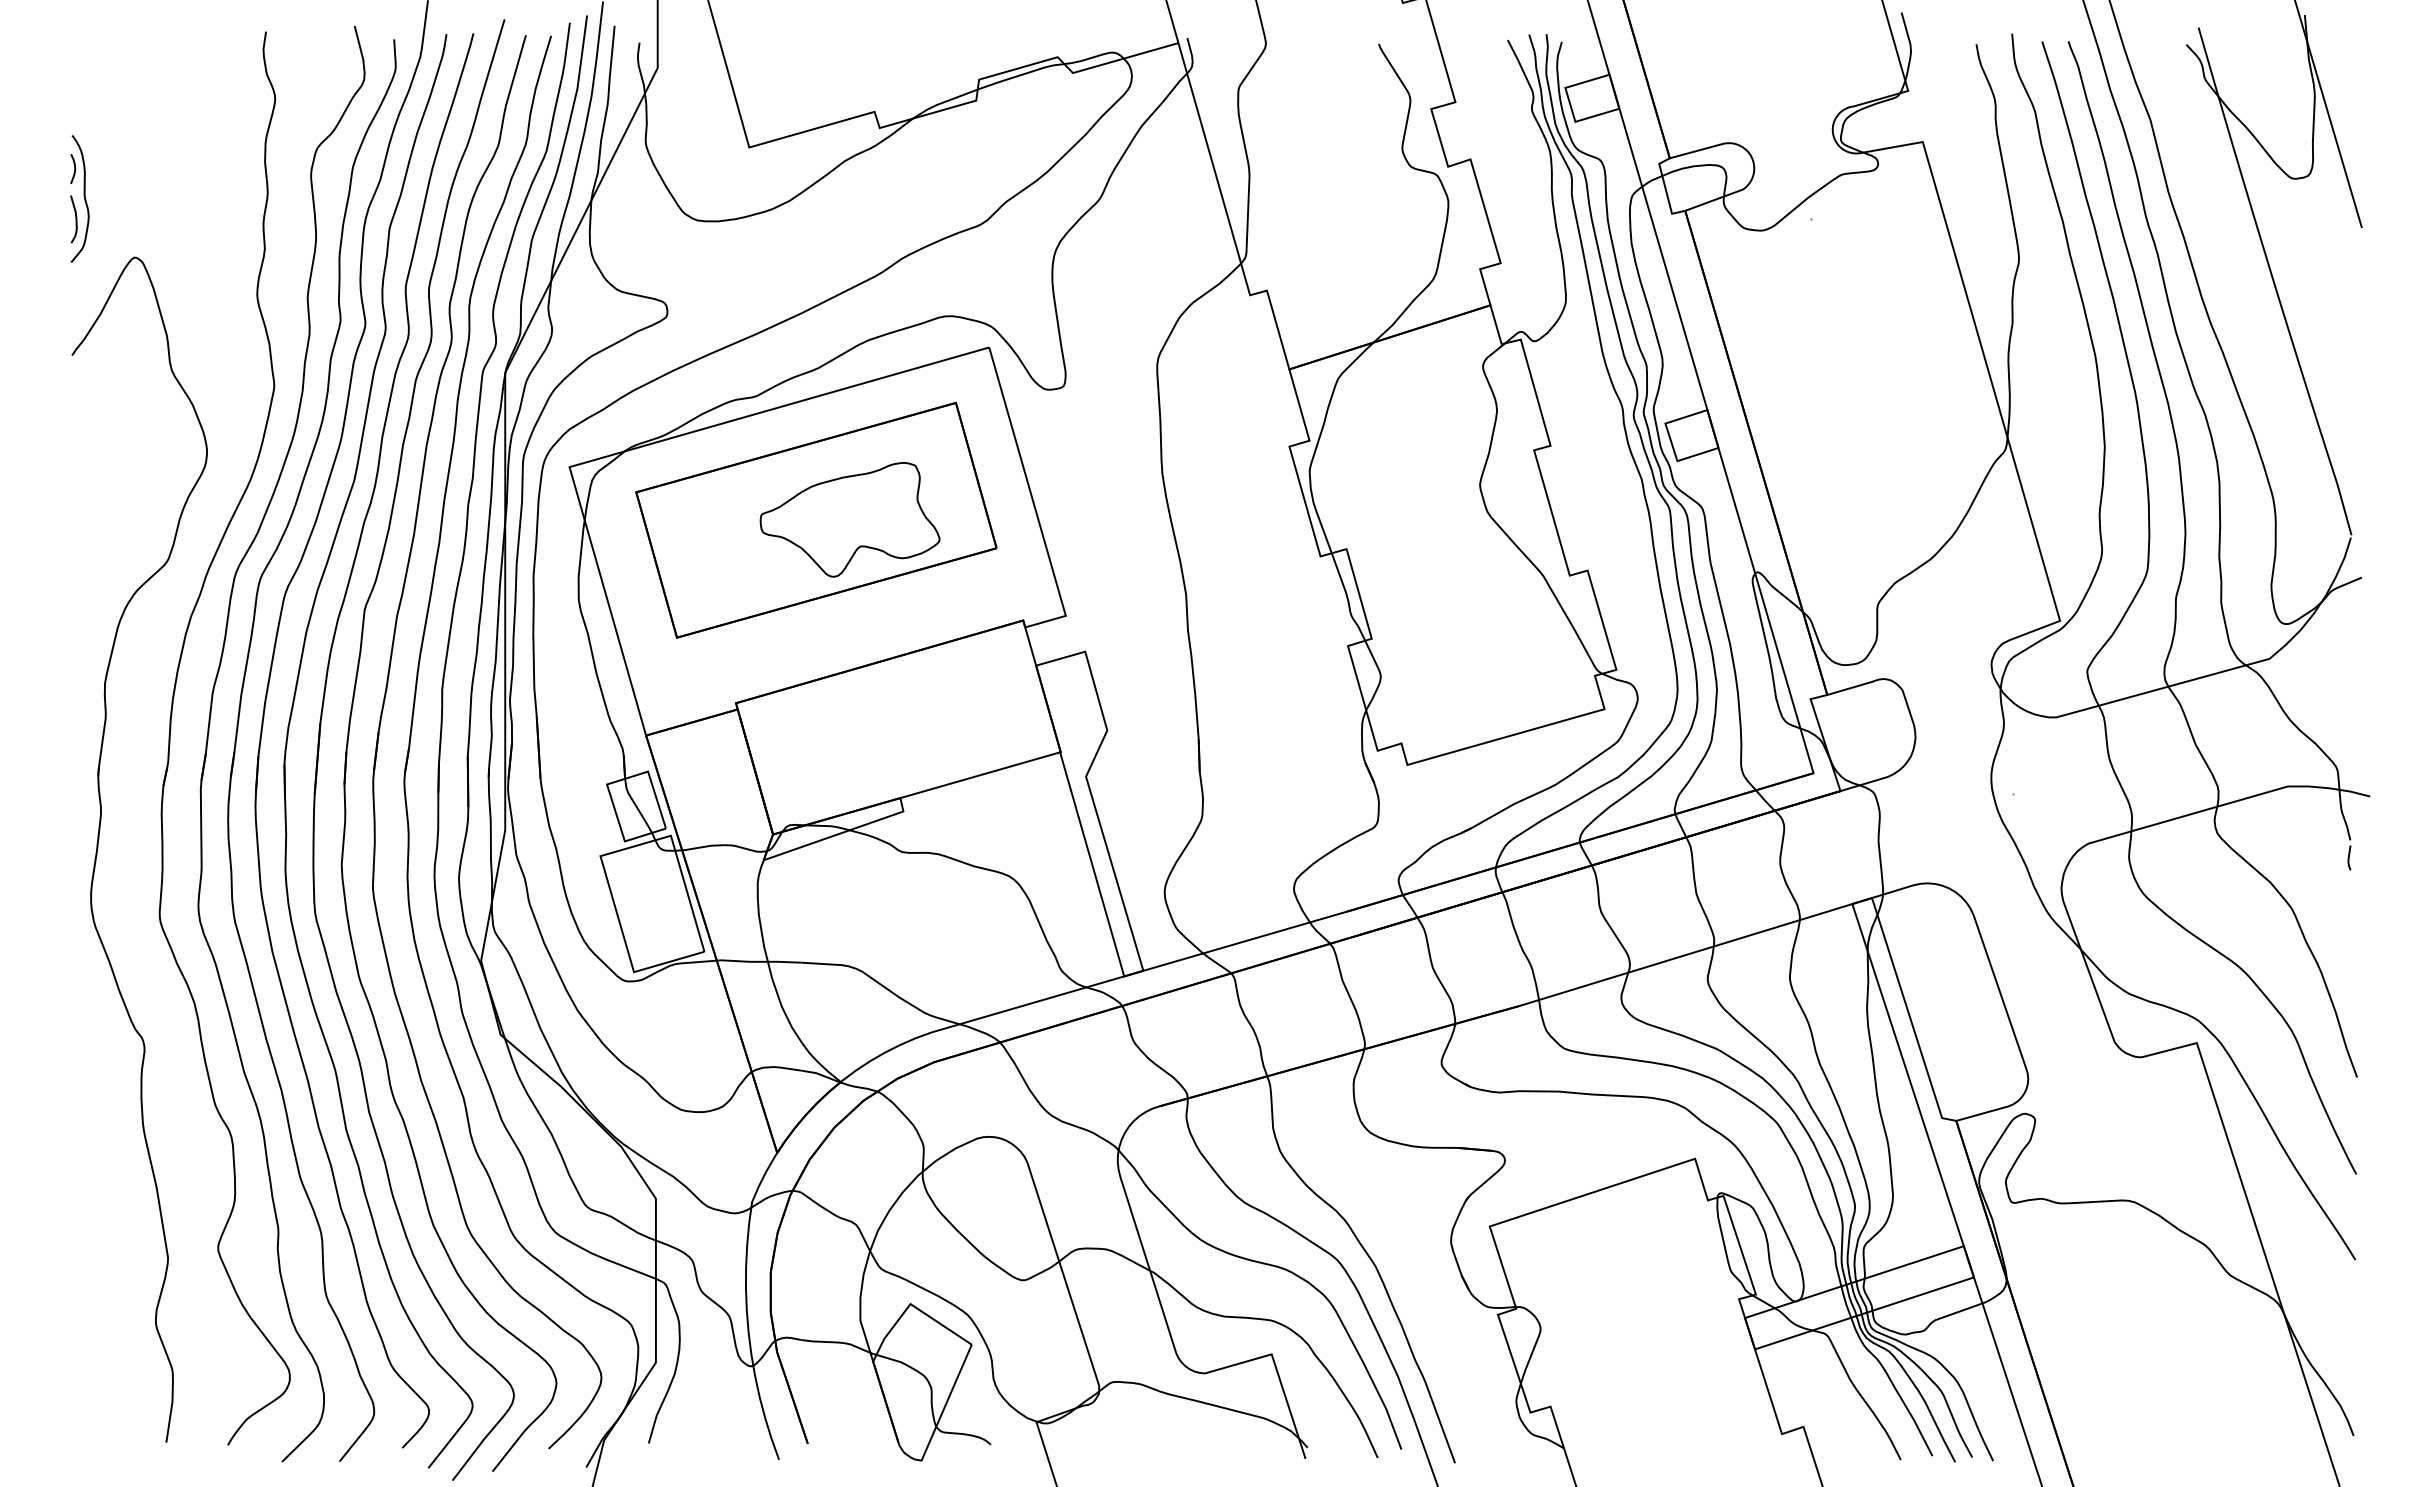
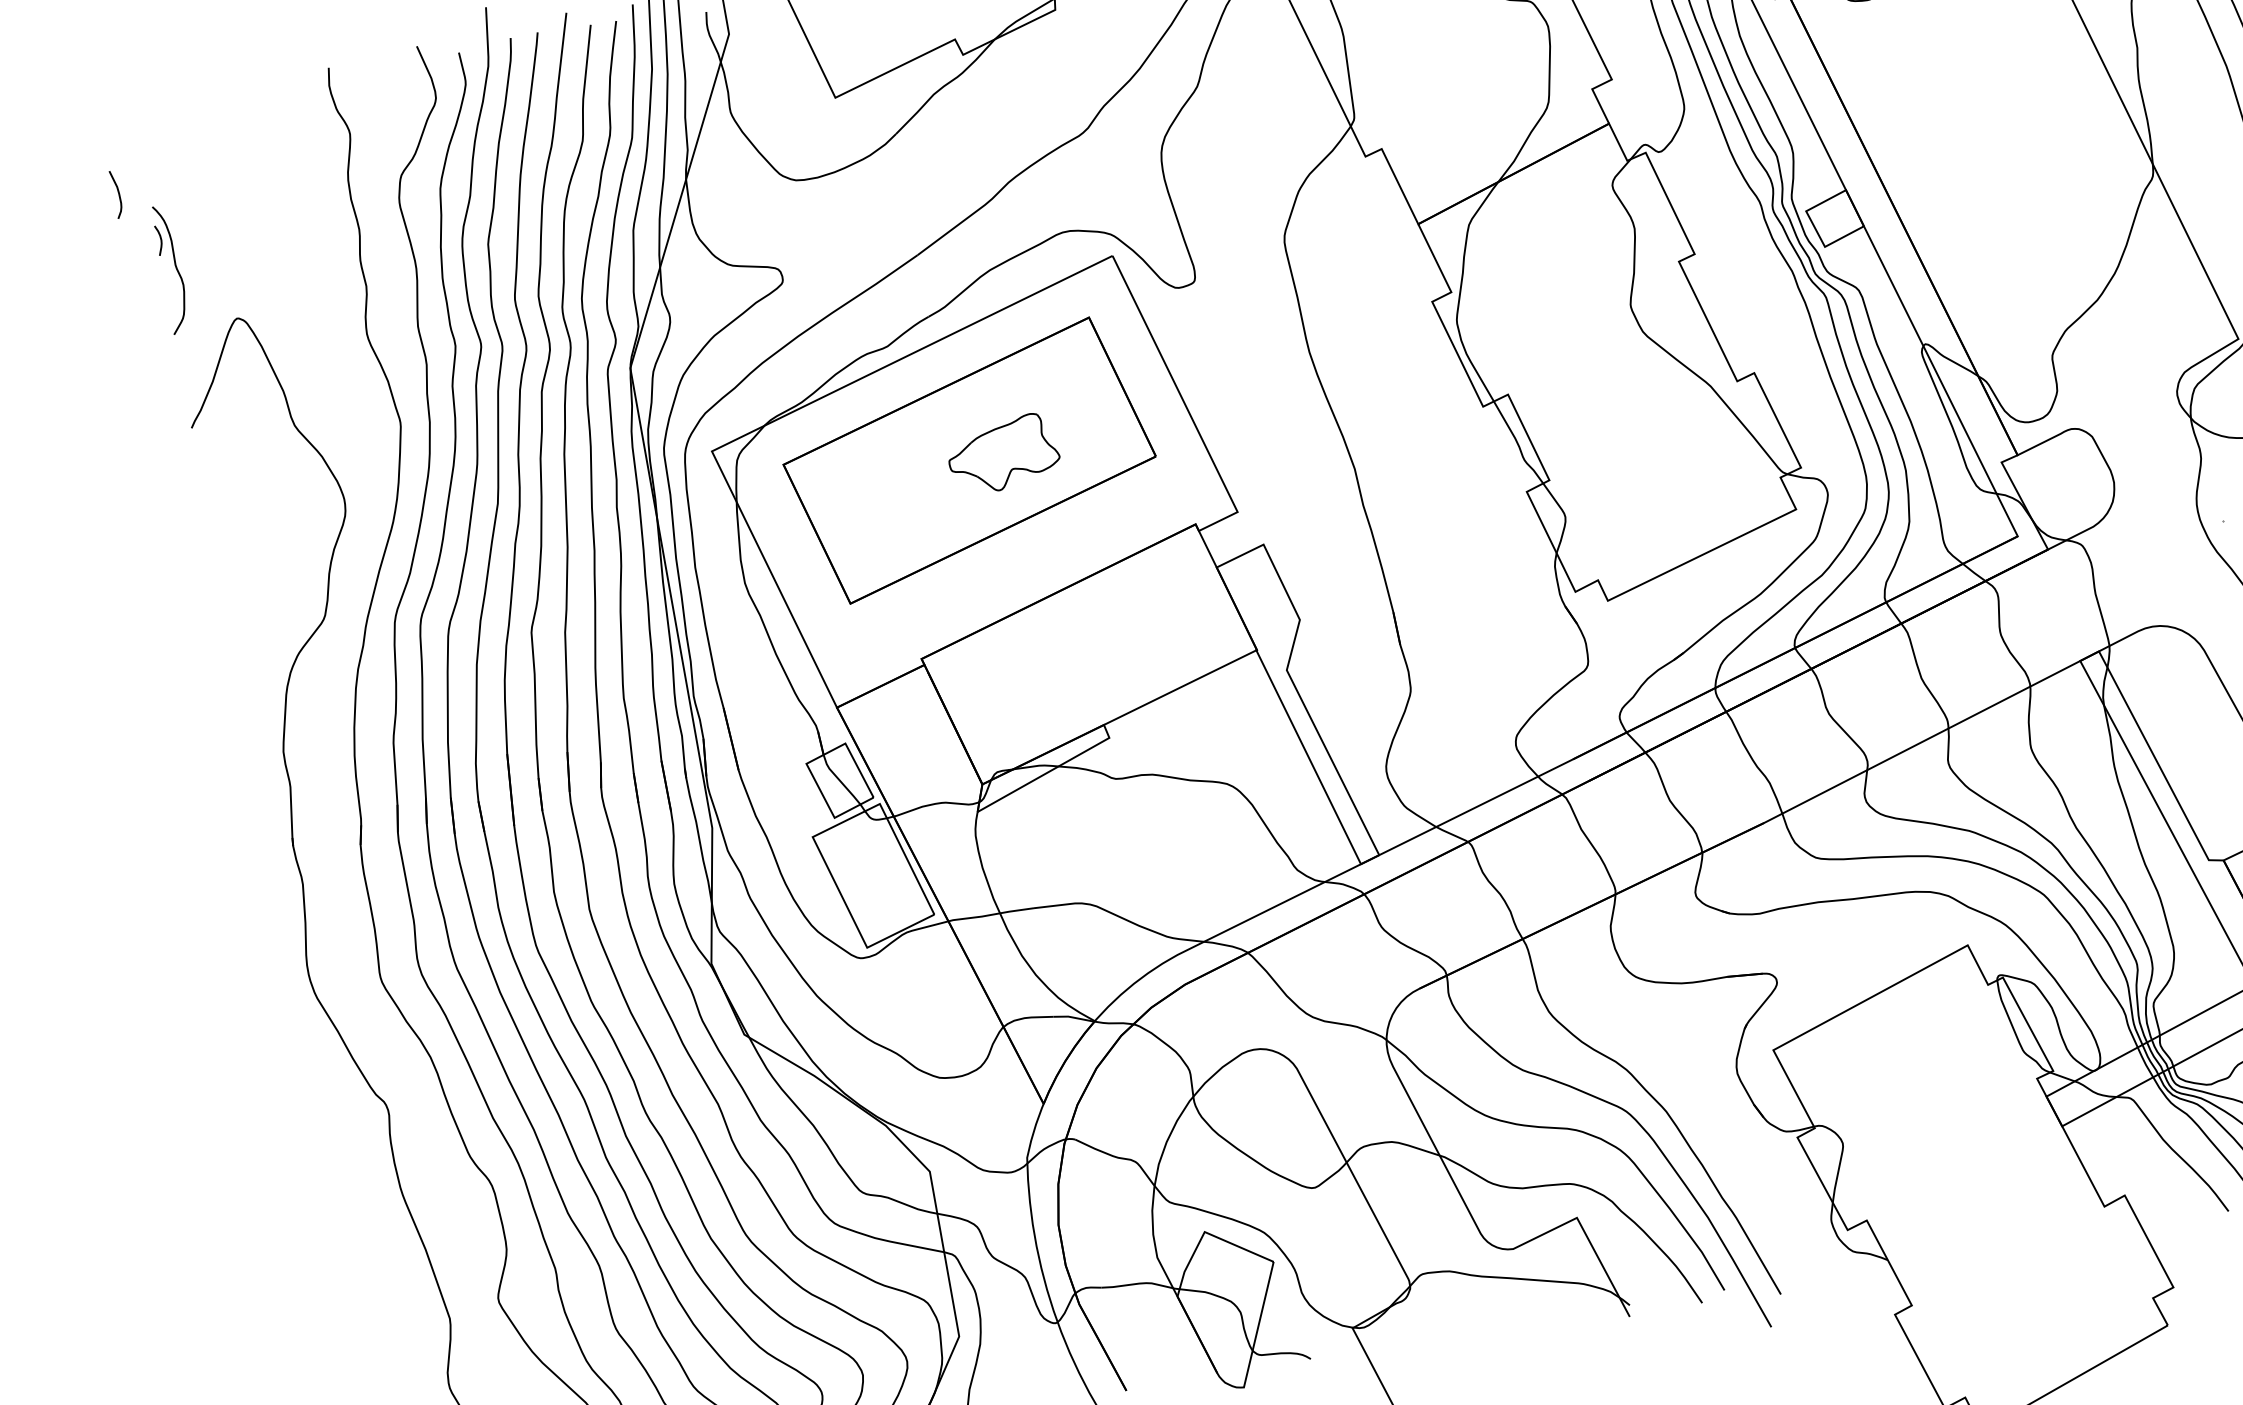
curve: (75, 219) -> (118, 194), moved
part: (849, 519) -> (1002, 453), size x0.6

